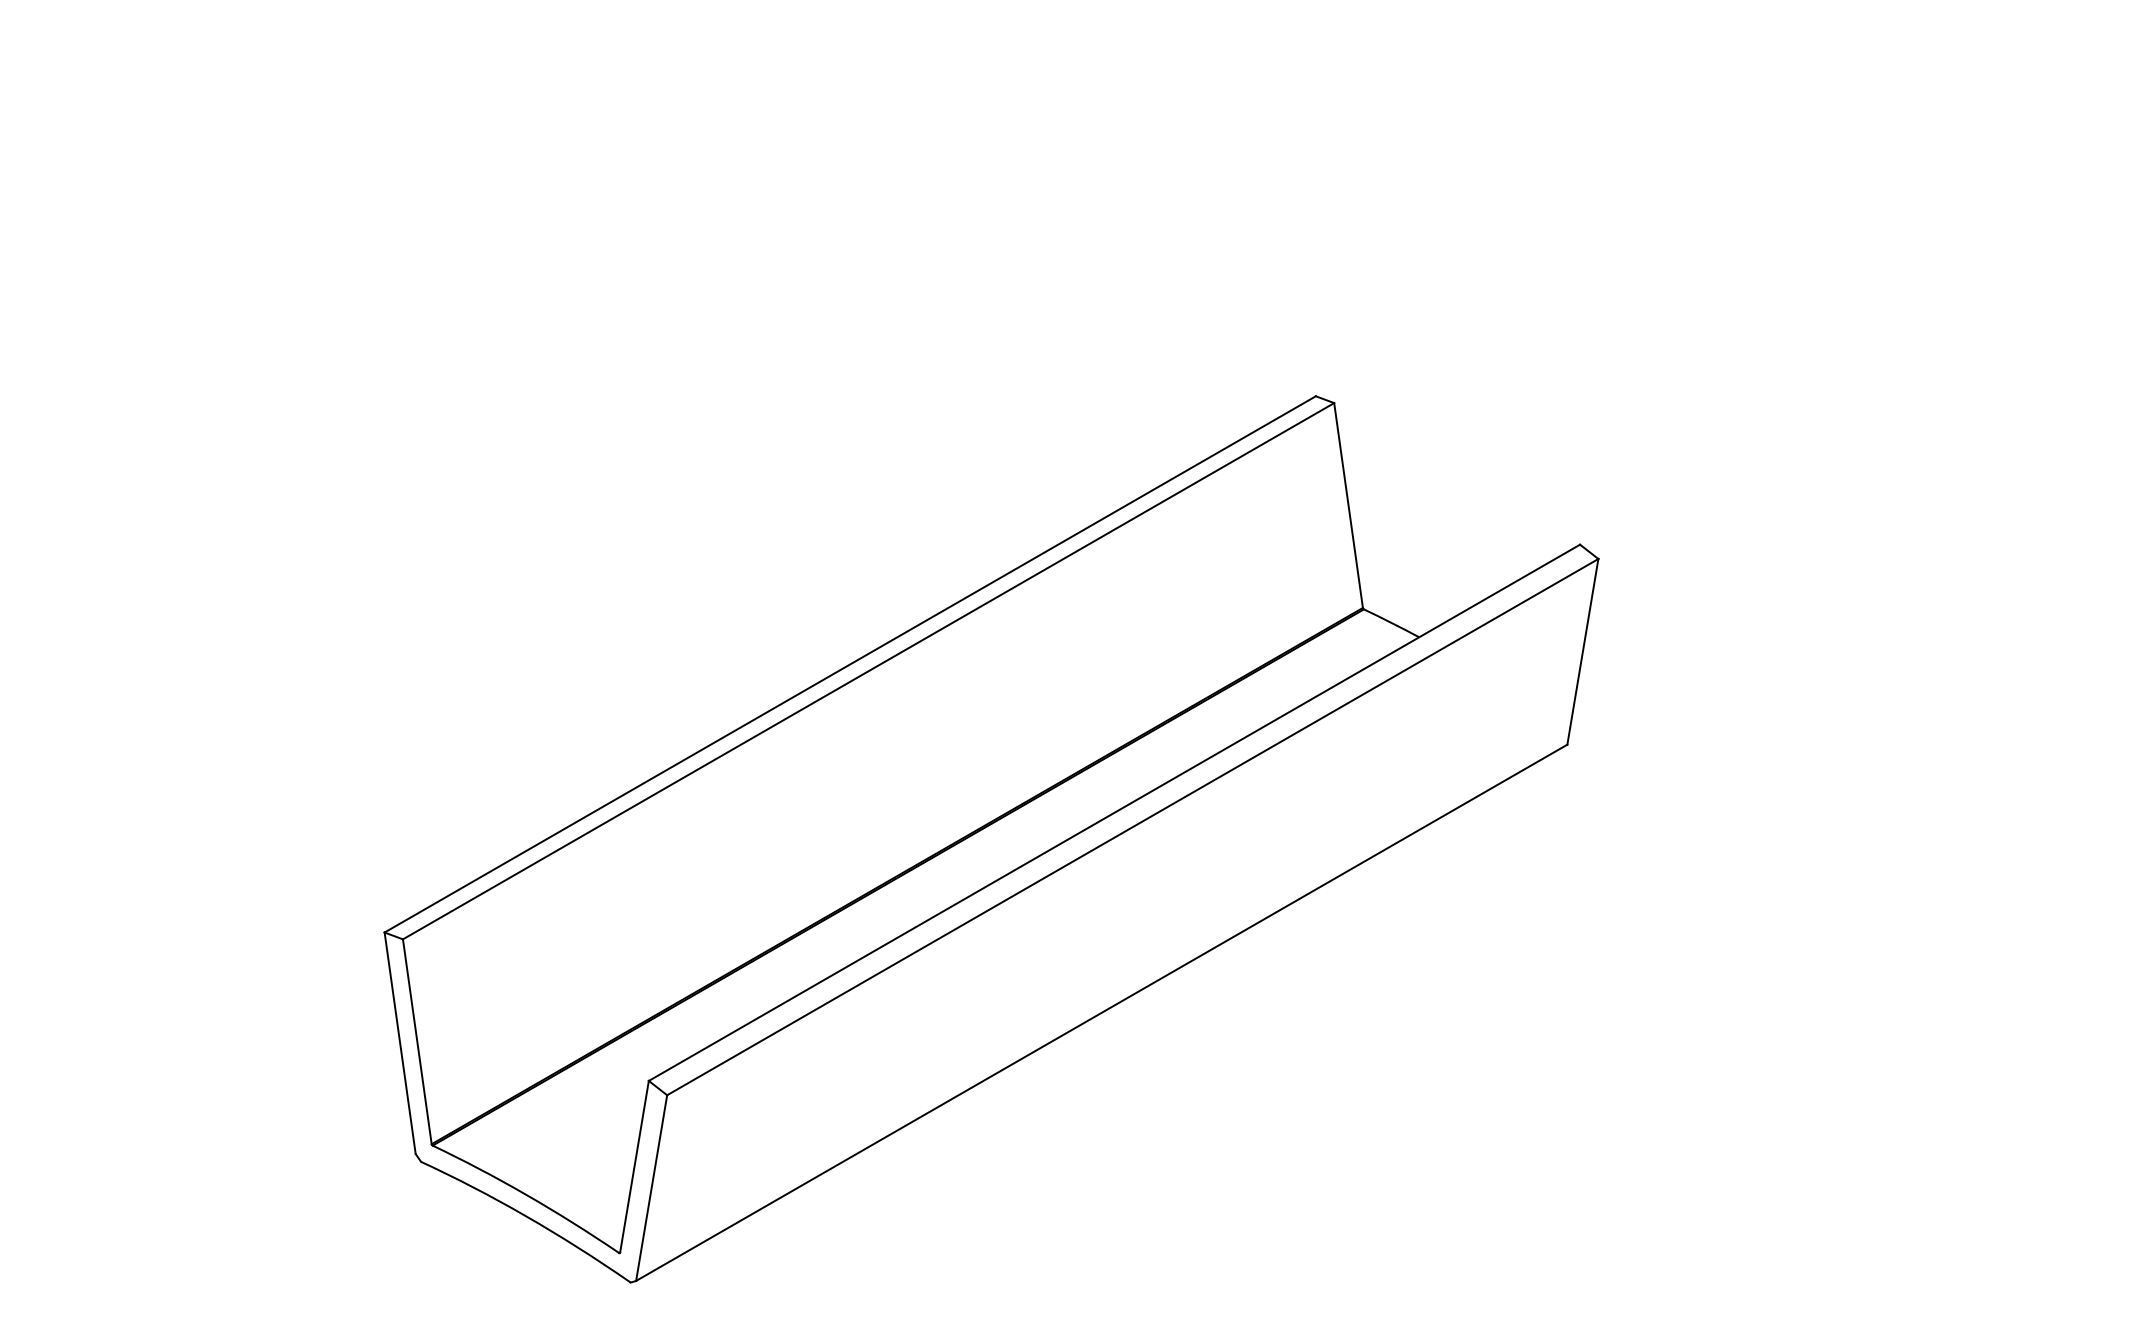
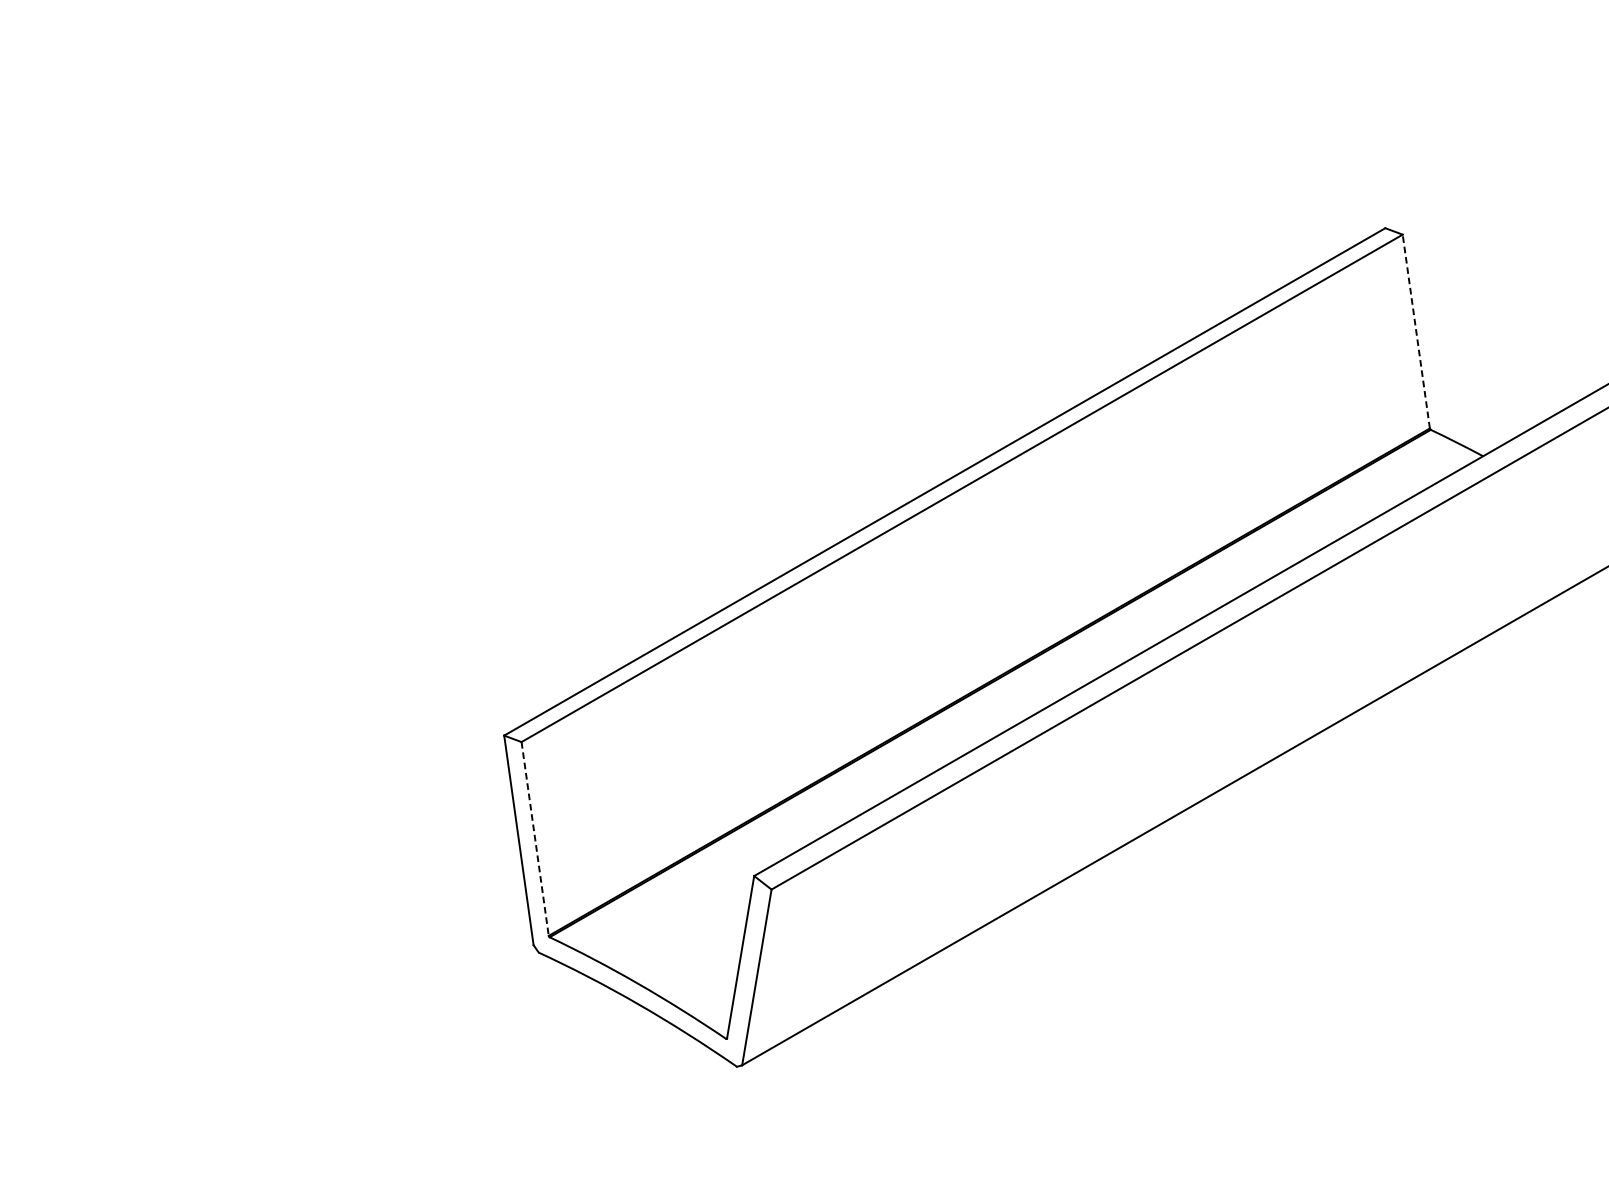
line: (1348, 505) -> (1416, 331), solid -> dashed
line: (417, 1042) -> (535, 839), solid -> dashed

